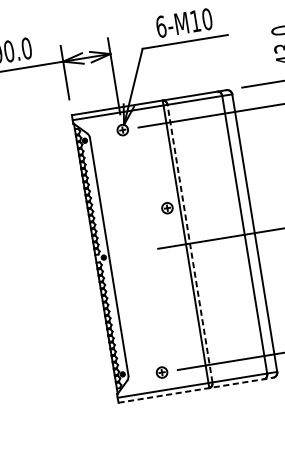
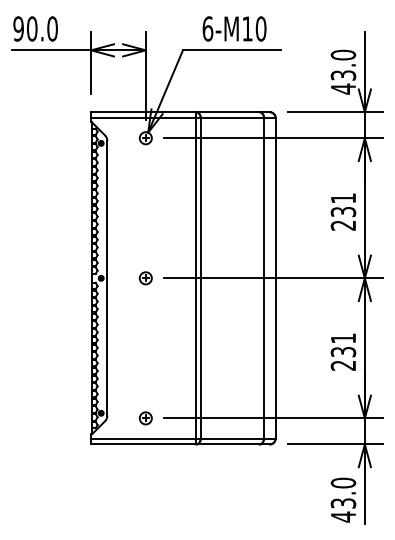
part: (167, 208) -> (145, 278), moved
line: (189, 242) -> (200, 277), dashed -> solid
line: (196, 390) -> (181, 444), dashed -> solid

